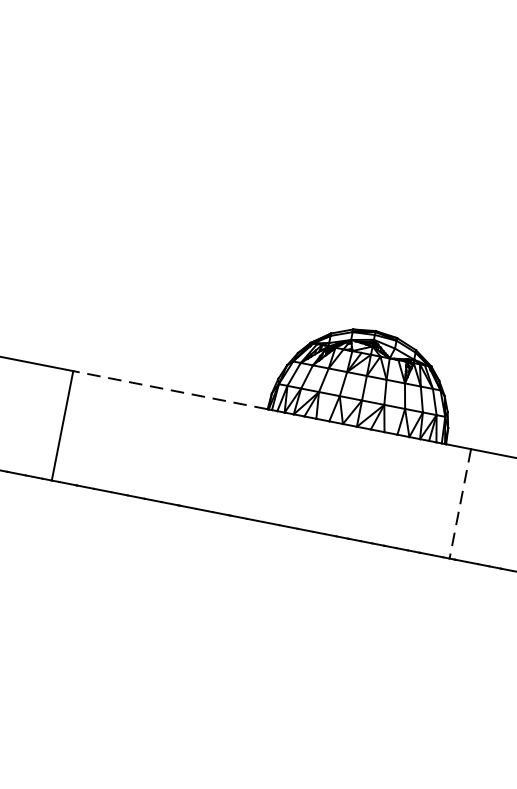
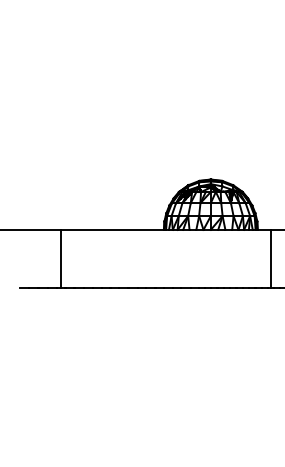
line: (170, 389) -> (112, 229), dashed -> solid
line: (459, 503) -> (270, 258), dashed -> solid

